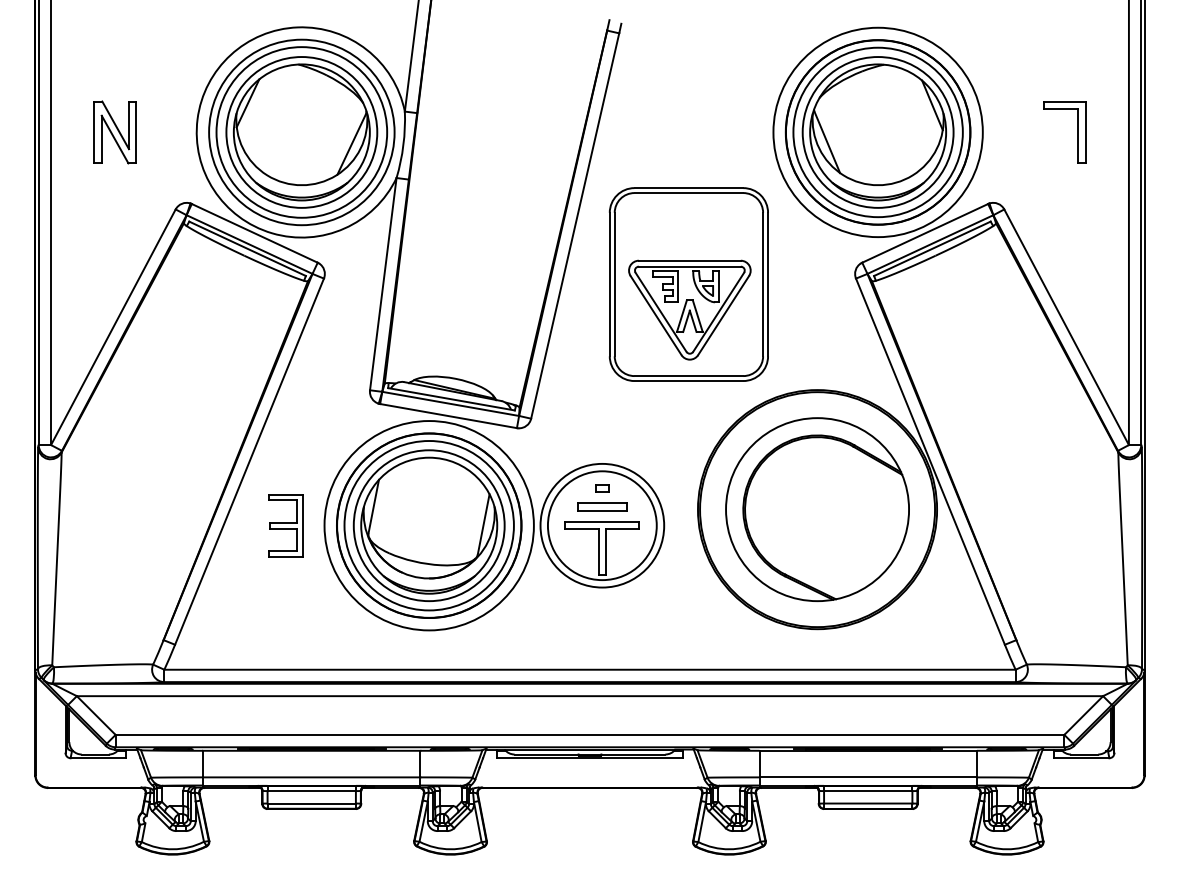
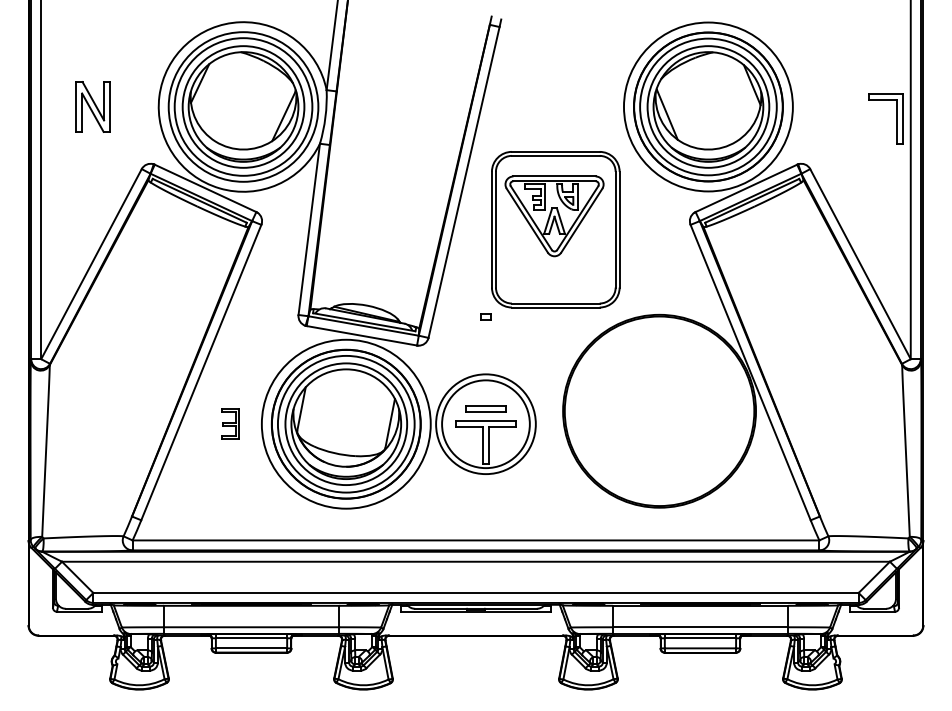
part: (1077, 131) -> (896, 118), moved
part: (689, 310) -> (554, 216), moved
part: (601, 487) -> (485, 316), moved
part: (817, 508) -> (659, 410), removed
part: (285, 524) -> (230, 423), size x0.6

